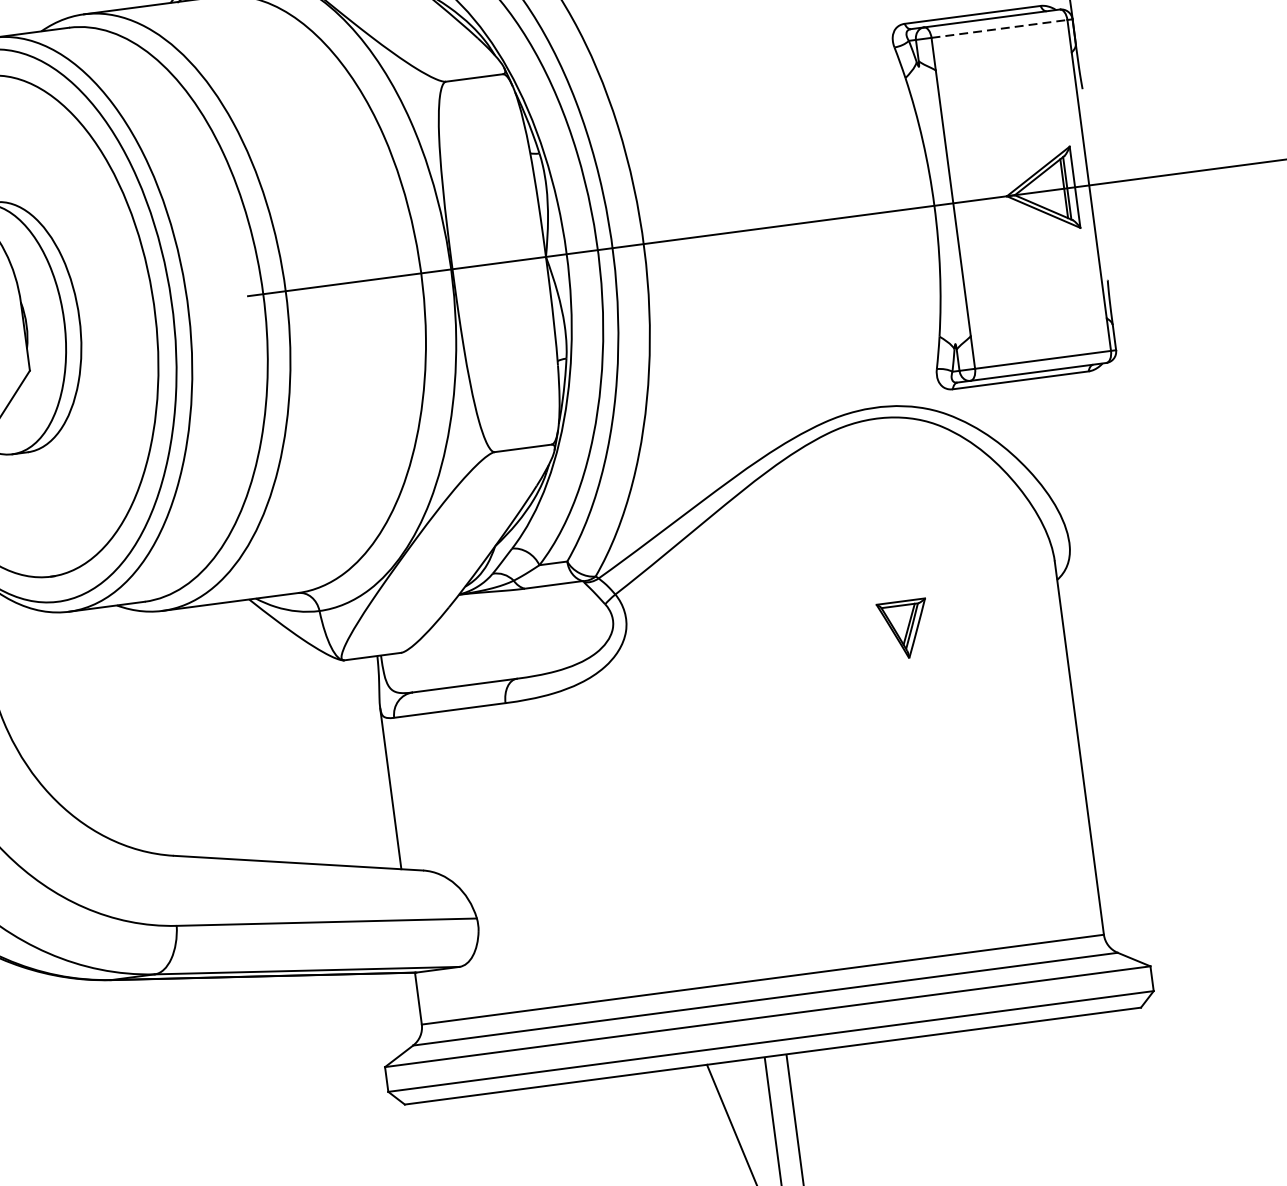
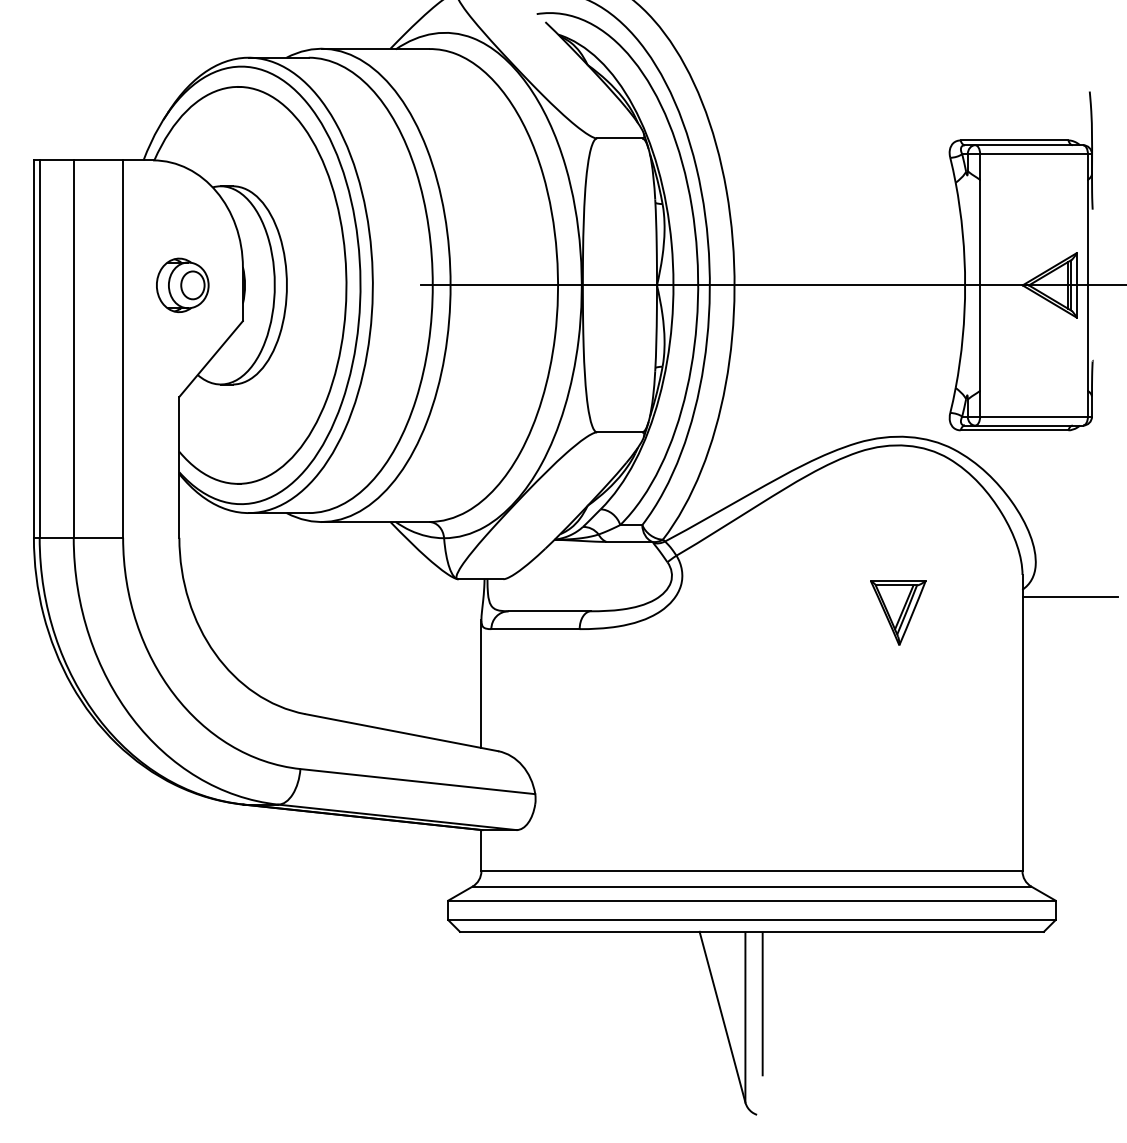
line: (1000, 29) -> (1034, 154), dashed -> solid
line: (1117, 581) -> (1069, 597), added
part: (904, 629) -> (898, 612), size x1.43

